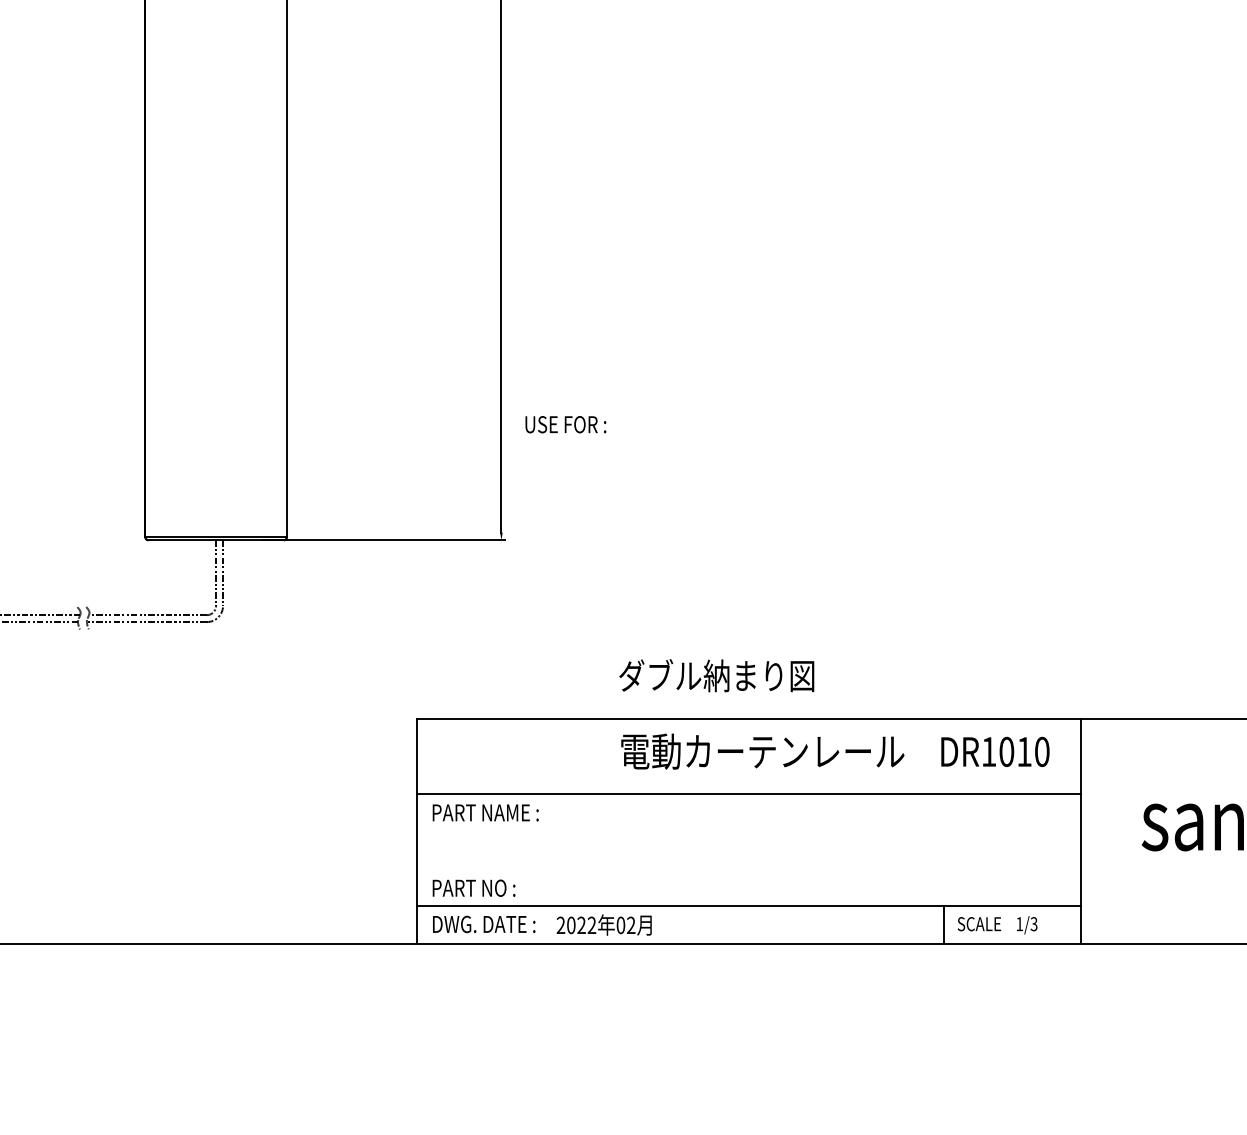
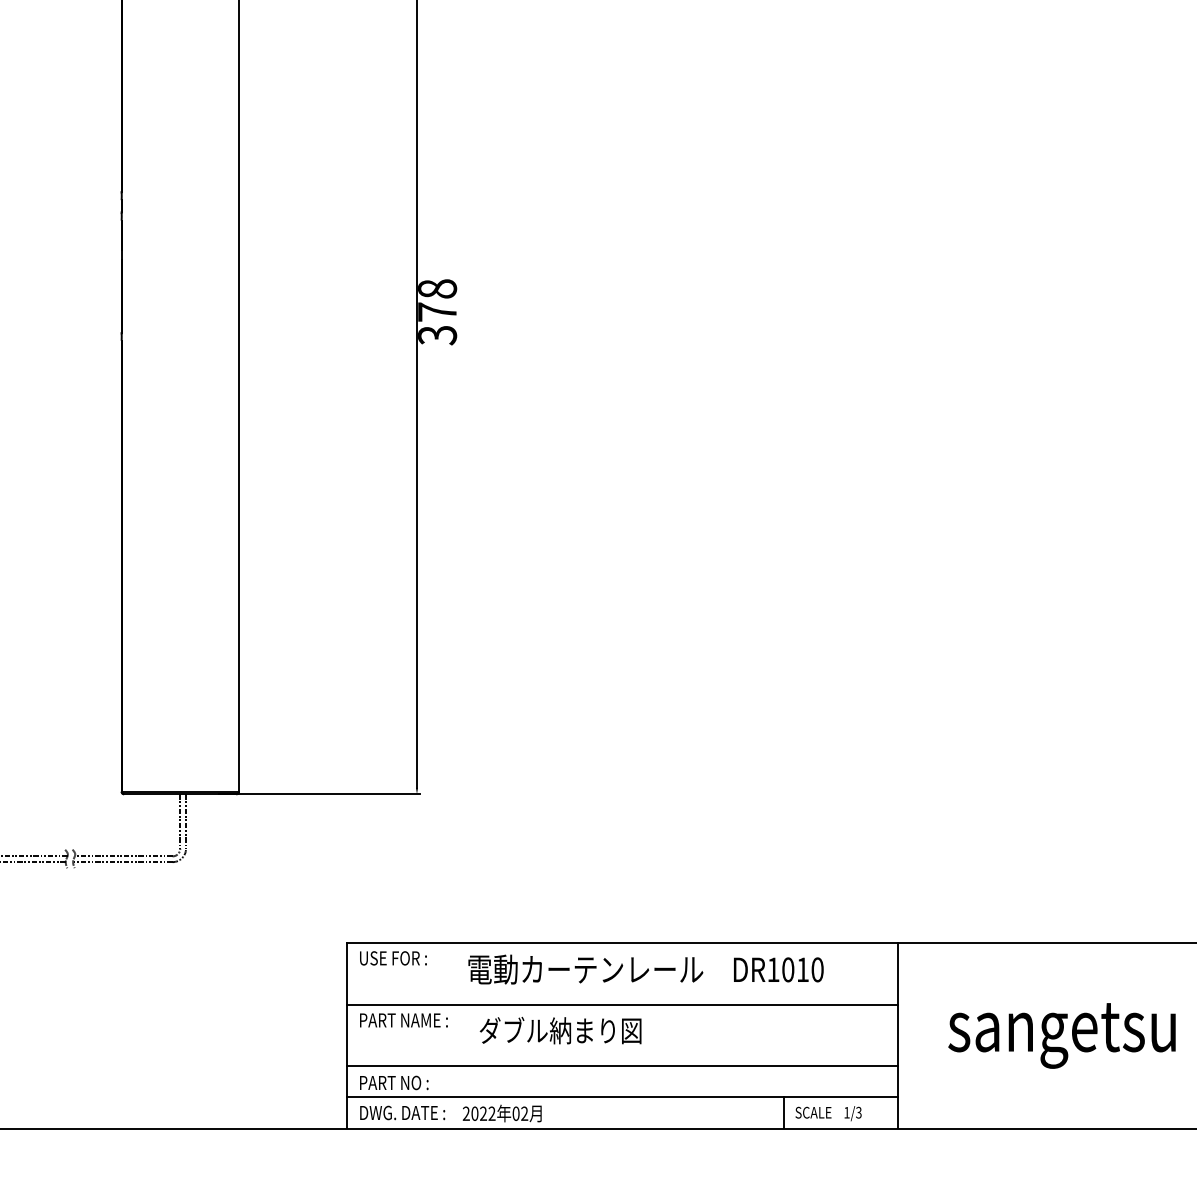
text: (565, 424) -> (393, 958), moved
text: (716, 675) -> (560, 1030), moved
text: (834, 751) -> (645, 969), moved
line: (749, 868) -> (622, 1066), added

